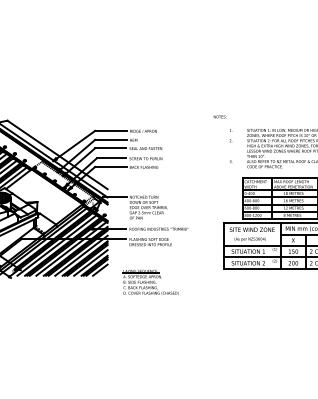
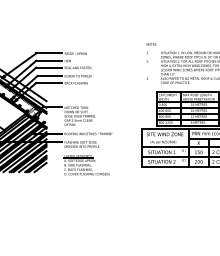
text: (219, 116) -> (151, 44), moved
part: (150, 282) -> (86, 165), moved

